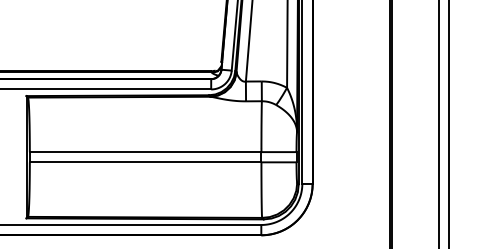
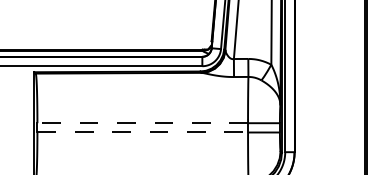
line: (145, 152) -> (142, 123), solid -> dashed
line: (145, 162) -> (142, 132), solid -> dashed

